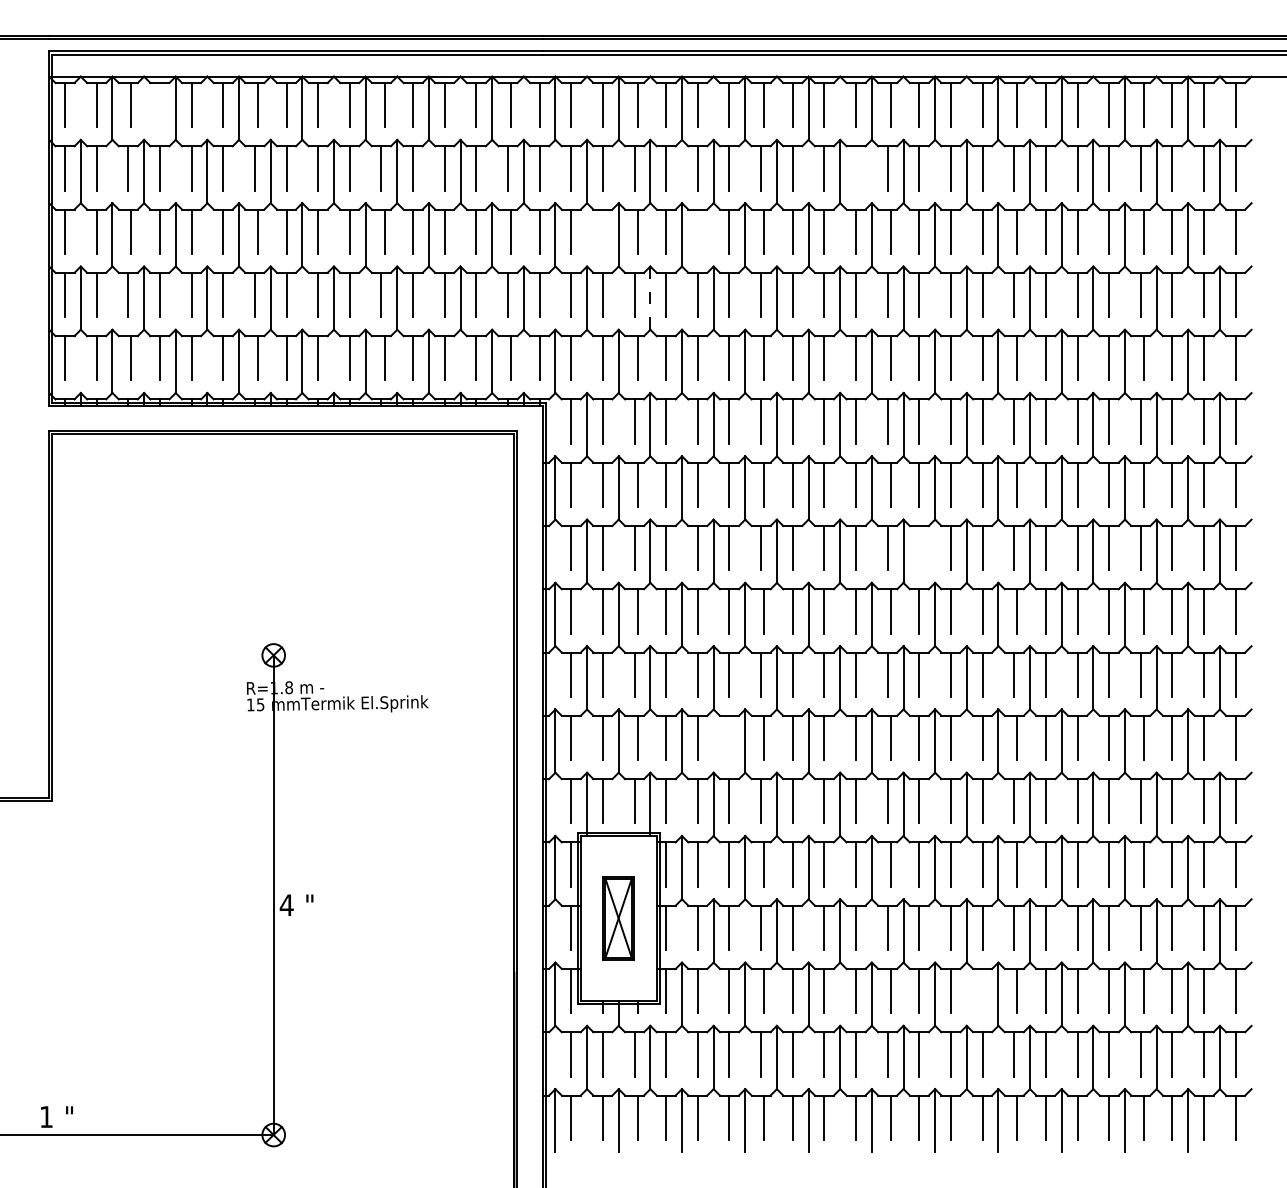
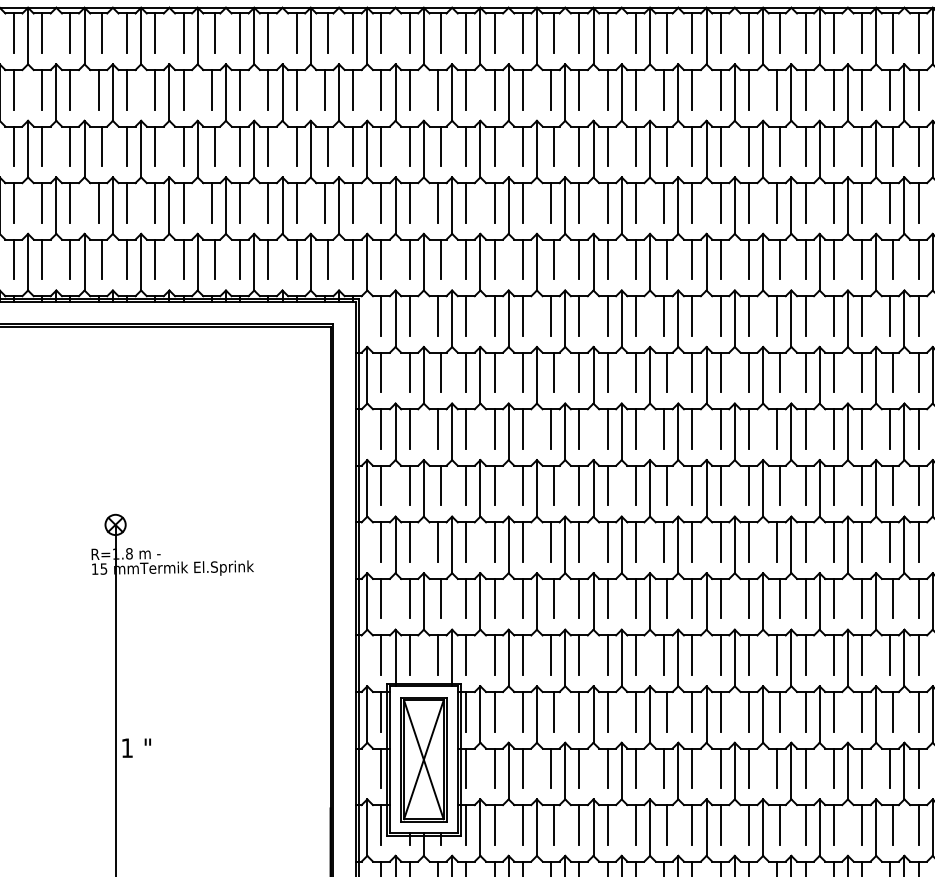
line: (159, 105) -> (13, 33), added
line: (856, 168) -> (636, 89), added
line: (602, 231) -> (409, 146), added
line: (697, 231) -> (494, 146), added
line: (650, 298) -> (452, 206), dashed -> solid
line: (919, 547) -> (692, 428), added
line: (729, 737) -> (522, 598), added
text: (286, 904) -> (127, 747), 4 -> 1
part: (618, 918) -> (423, 759), size x1.67
line: (982, 990) -> (748, 824), added

